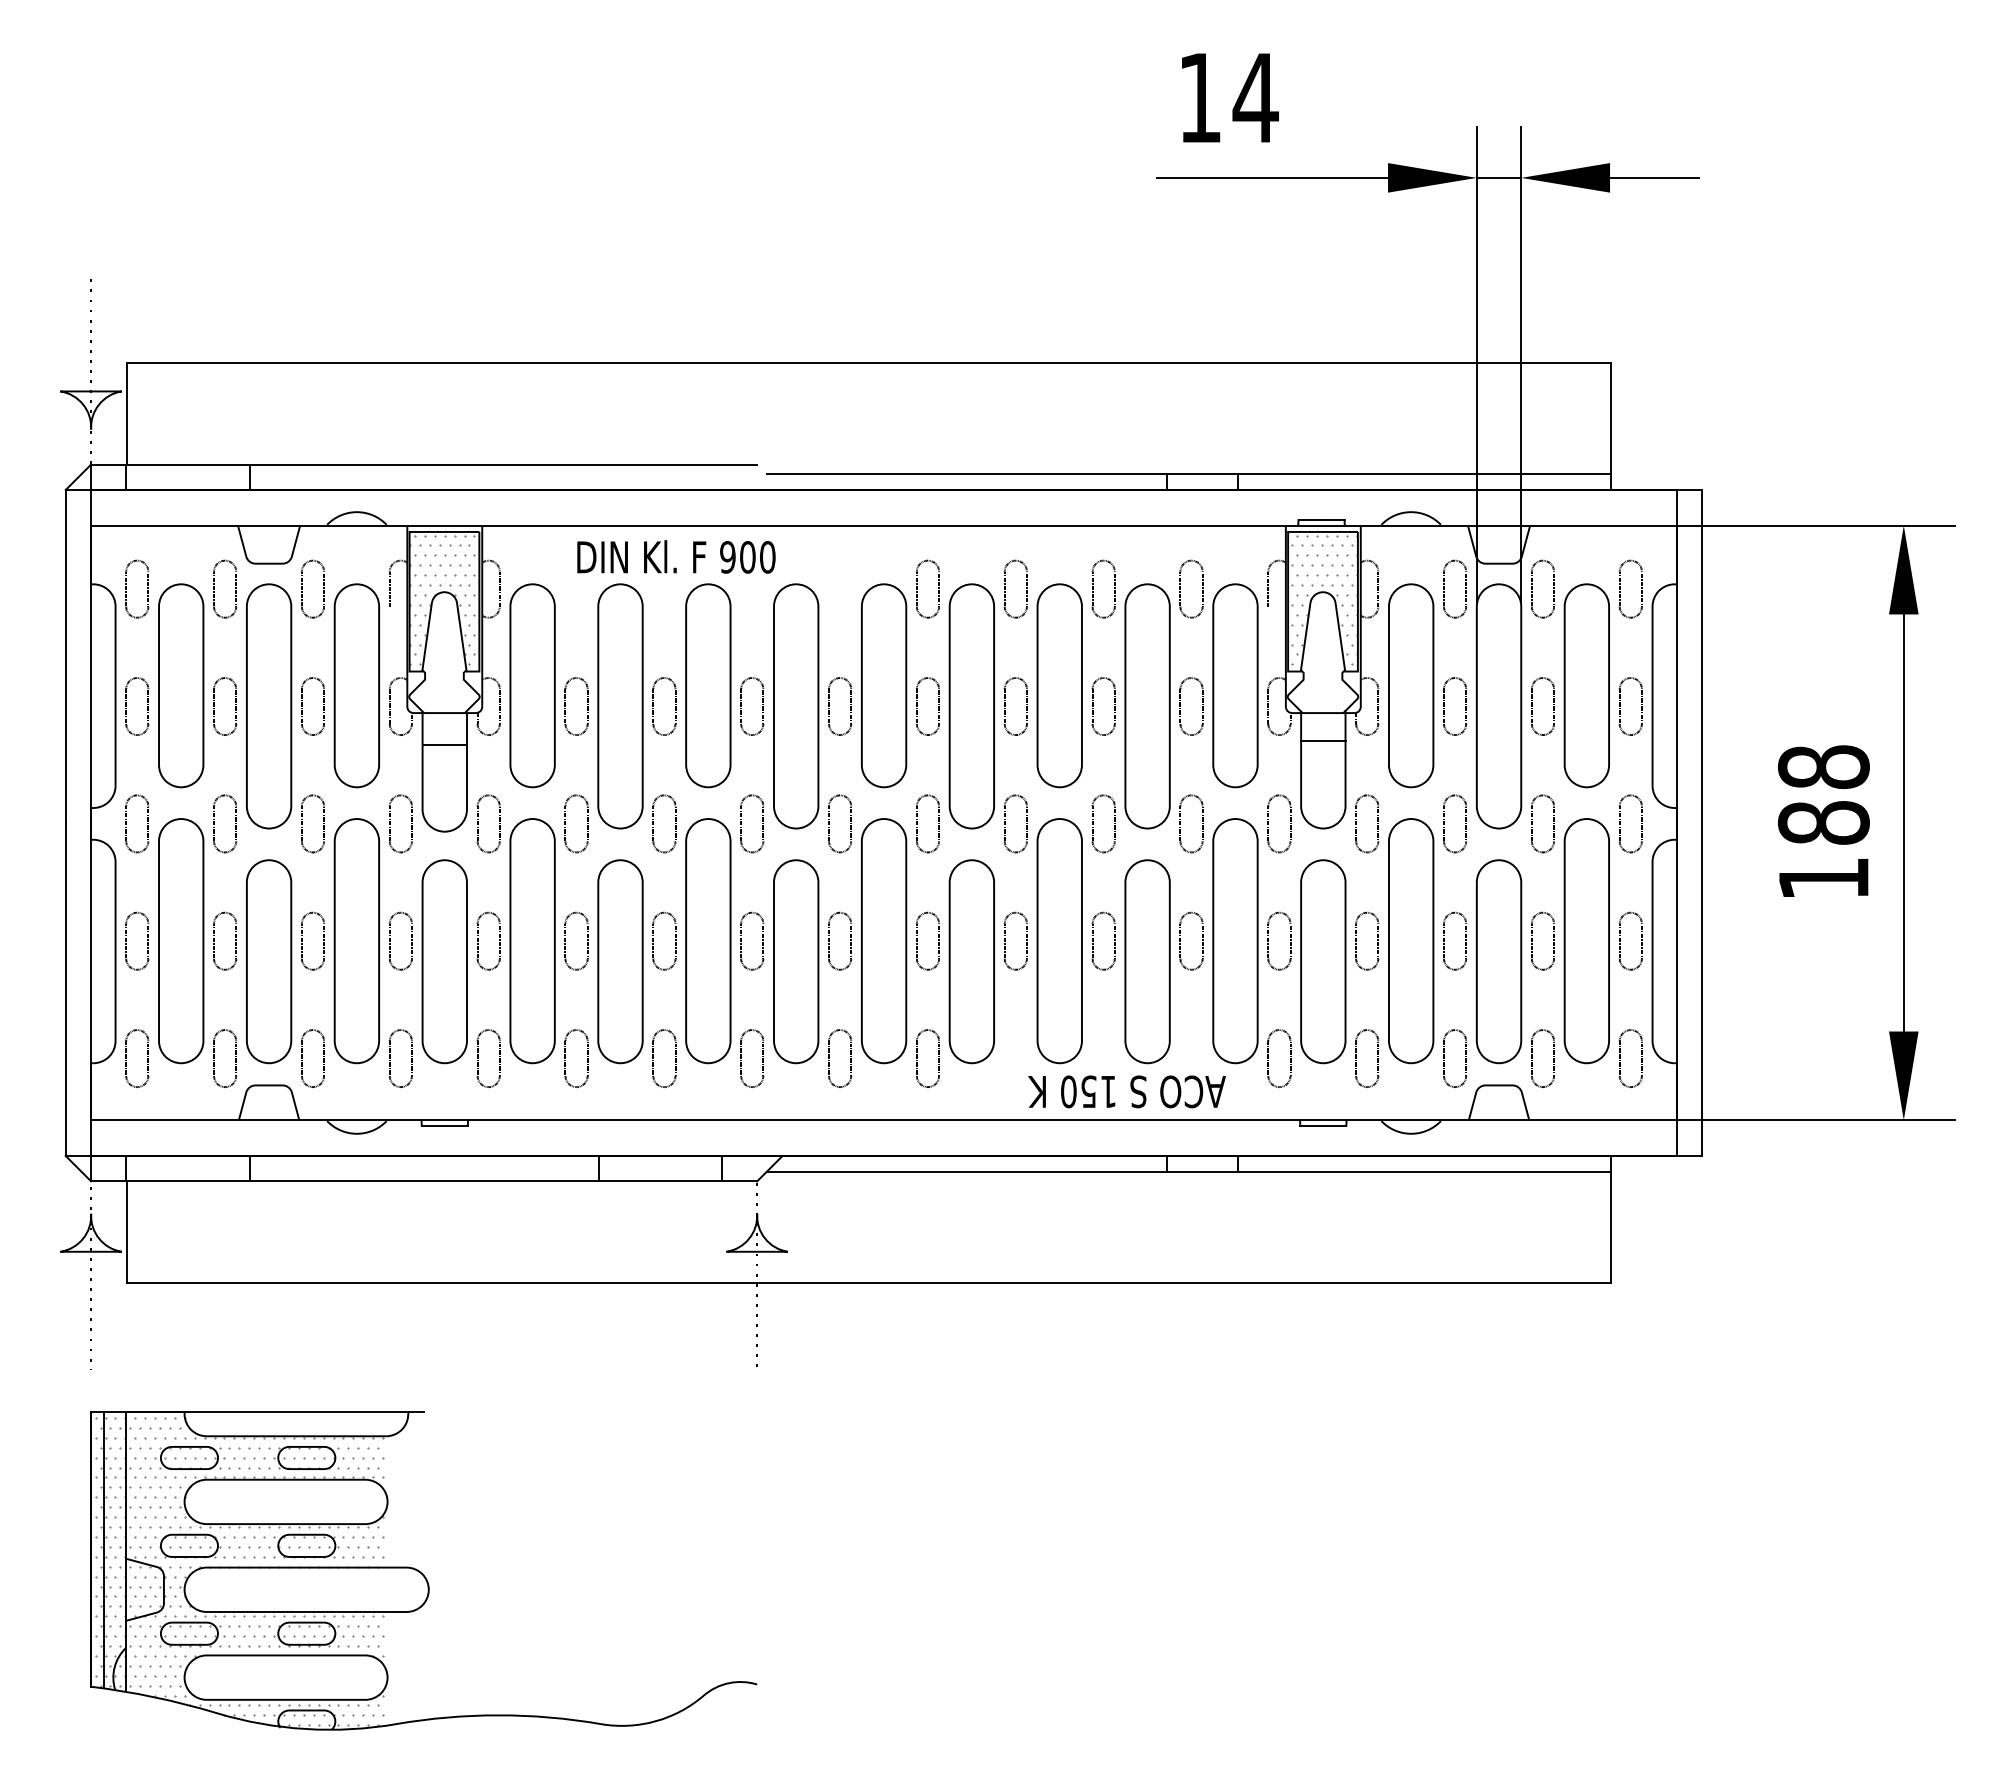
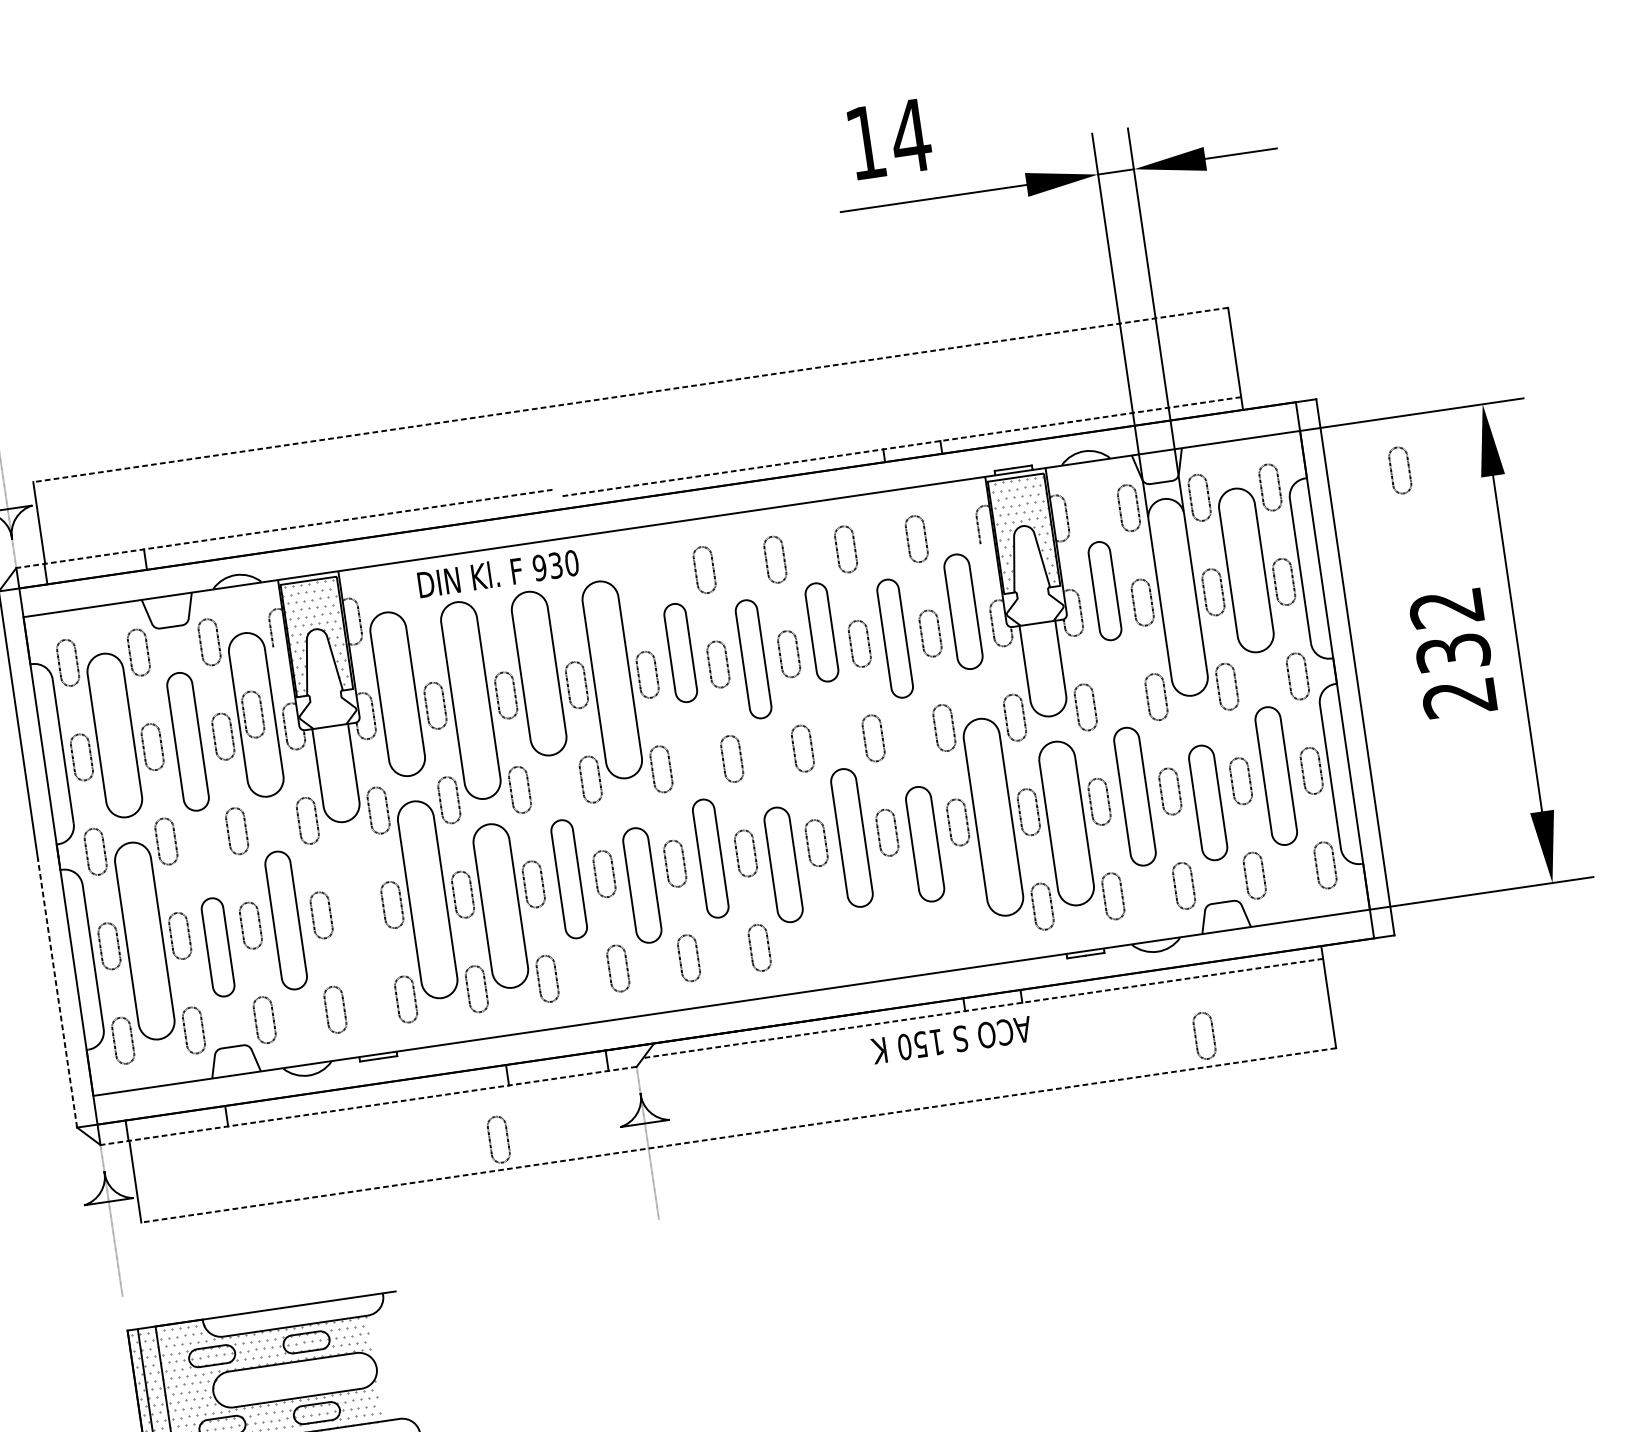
line: (868, 363) -> (630, 395), solid -> dashed
line: (423, 464) -> (283, 528), solid -> dashed
line: (1188, 474) -> (900, 447), solid -> dashed
text: (747, 557) -> (555, 565), 900 -> 930
part: (1781, 591) -> (1391, 471), added
part: (363, 684) -> (261, 713), added
part: (884, 685) -> (680, 652), size x0.6
part: (1059, 685) -> (821, 632), size x0.6
part: (1235, 685) -> (963, 611), size x0.7
part: (1411, 685) -> (1105, 590), size x0.6
part: (269, 706) -> (188, 741), size x0.7
part: (971, 706) -> (753, 659), size x0.6
part: (1147, 706) -> (895, 638), size x0.6
line: (1323, 741) -> (1040, 646), removed
line: (444, 744) -> (333, 751), removed
text: (1823, 822) -> (1452, 652), 188 -> 232
part: (356, 941) -> (285, 920), size x0.7
part: (708, 941) -> (569, 879), size x0.6
part: (884, 941) -> (710, 858), size x0.6
part: (1059, 941) -> (851, 838), size x0.7
part: (1411, 941) -> (1135, 796), size x0.7
part: (1586, 941) -> (1276, 776), size x0.7
part: (269, 961) -> (218, 947), size x0.6
part: (444, 961) -> (359, 926), removed
part: (796, 961) -> (642, 885), size x0.7
part: (971, 961) -> (783, 864), size x0.7
part: (1147, 961) -> (925, 843), size x0.7
part: (1499, 961) -> (1208, 802), size x0.7
line: (65, 989) -> (57, 993), solid -> dashed
text: (1126, 1091) -> (951, 1039), moved
line: (1188, 1171) -> (982, 1008), solid -> dashed
line: (423, 1181) -> (368, 1106), solid -> dashed
part: (1442, 1244) -> (1195, 1037), added
part: (565, 1245) -> (489, 1140), added
line: (868, 1282) -> (738, 1135), solid -> dashed

